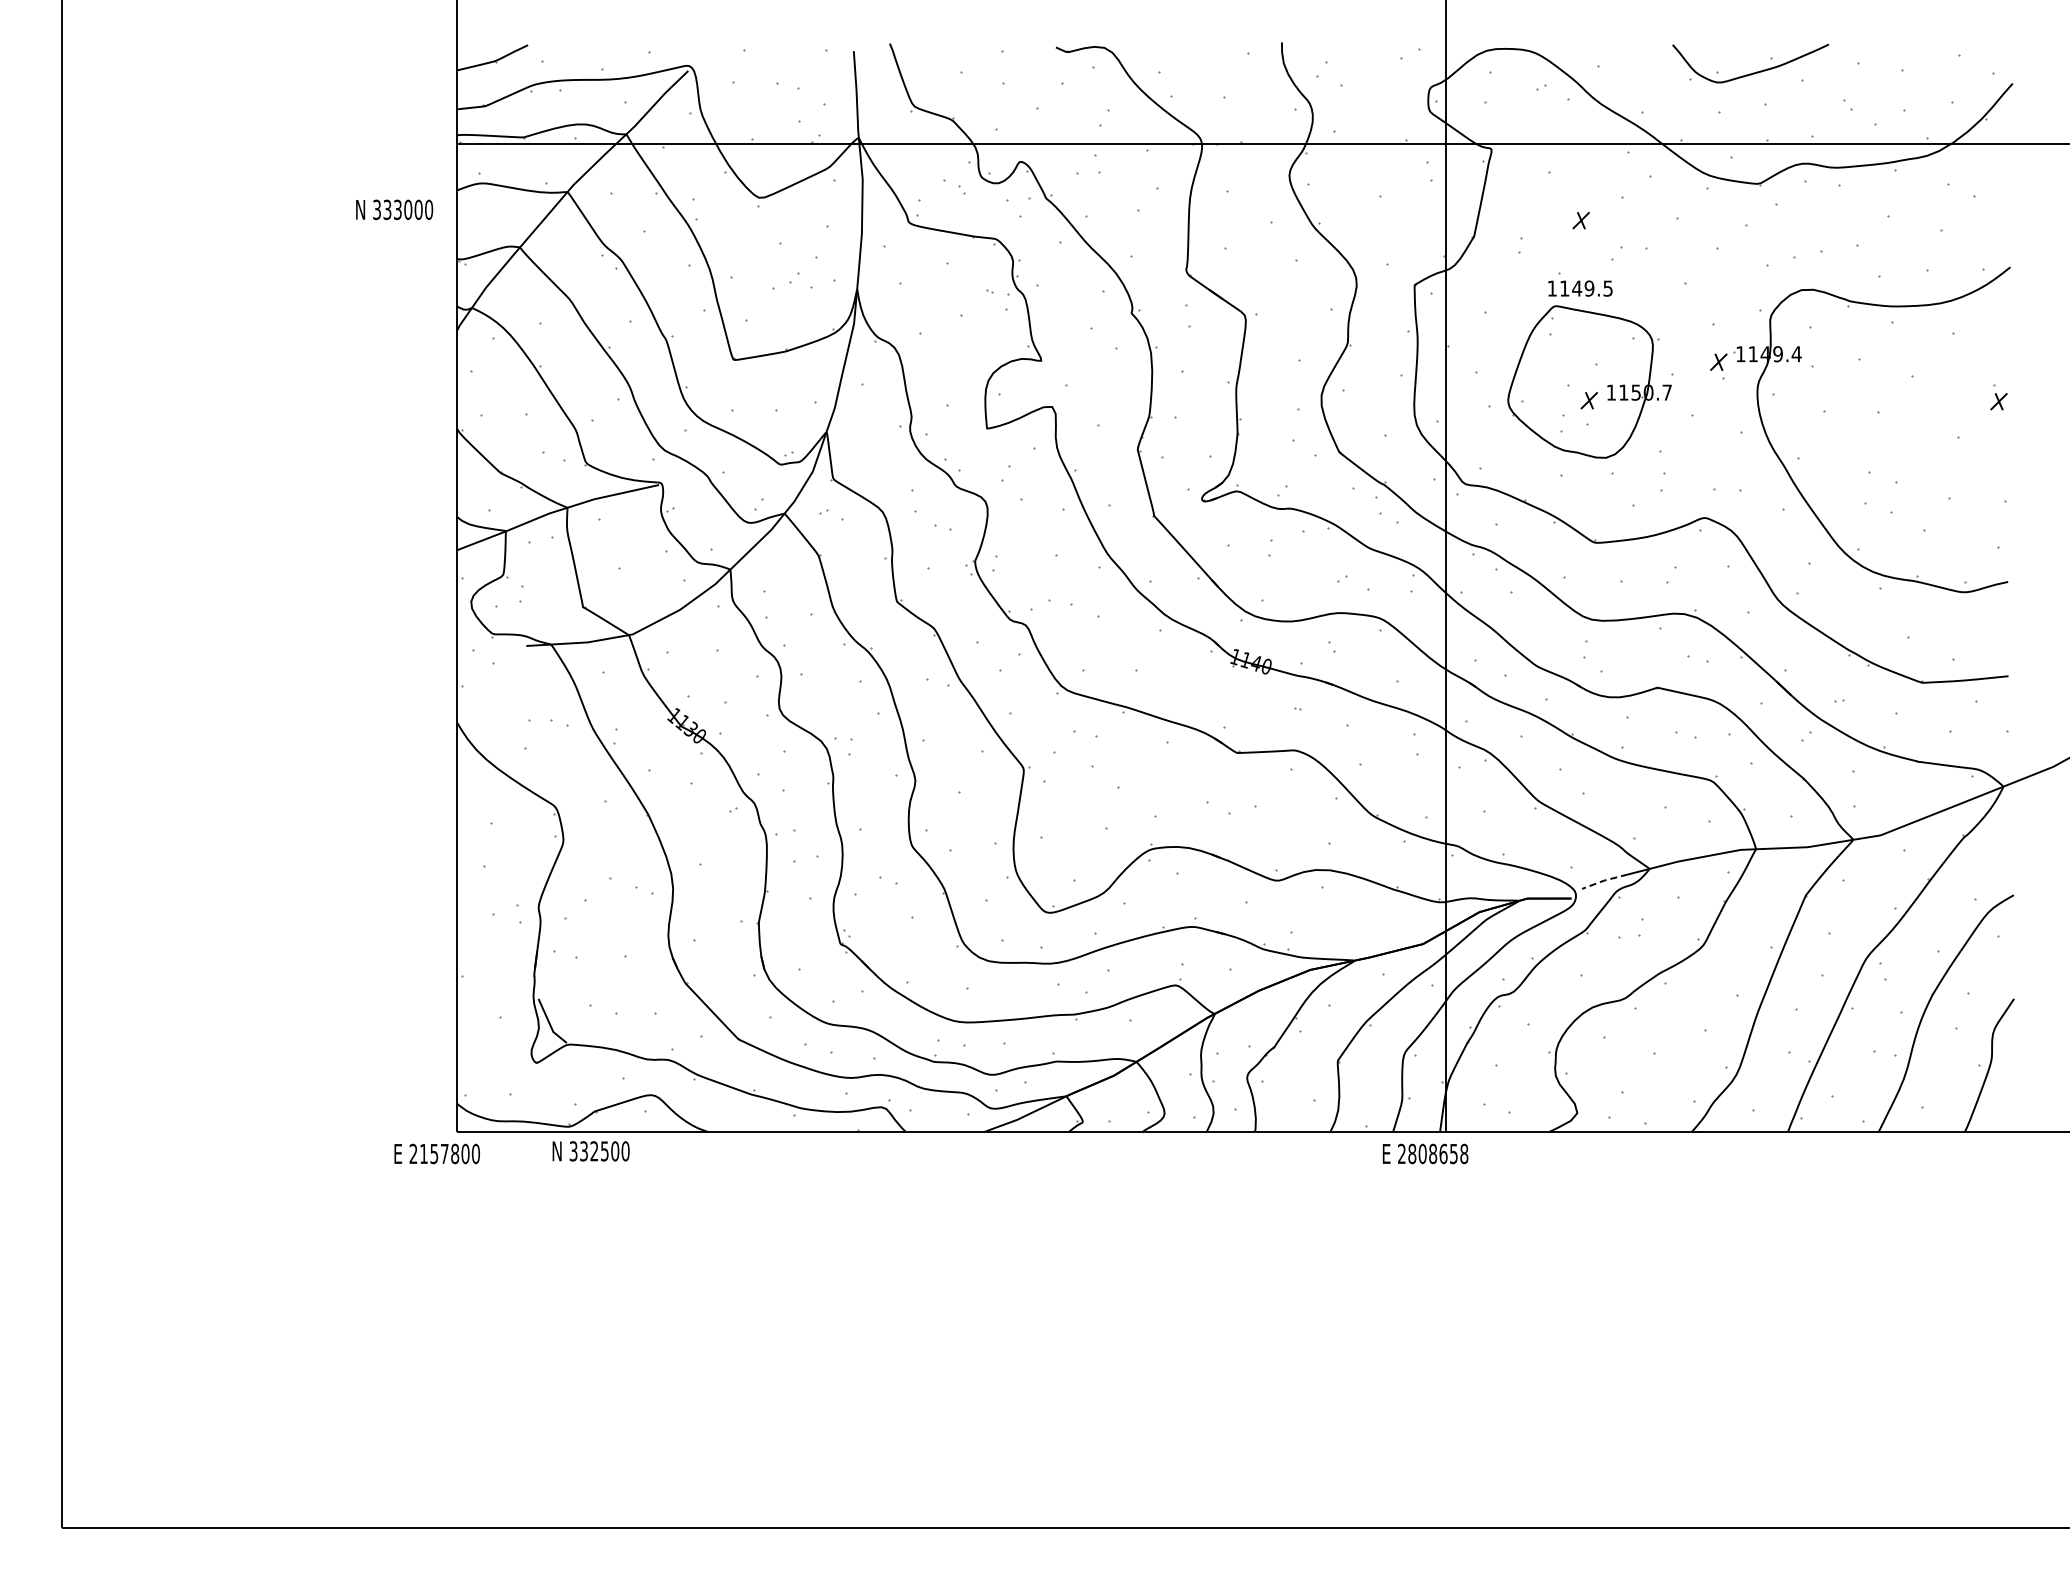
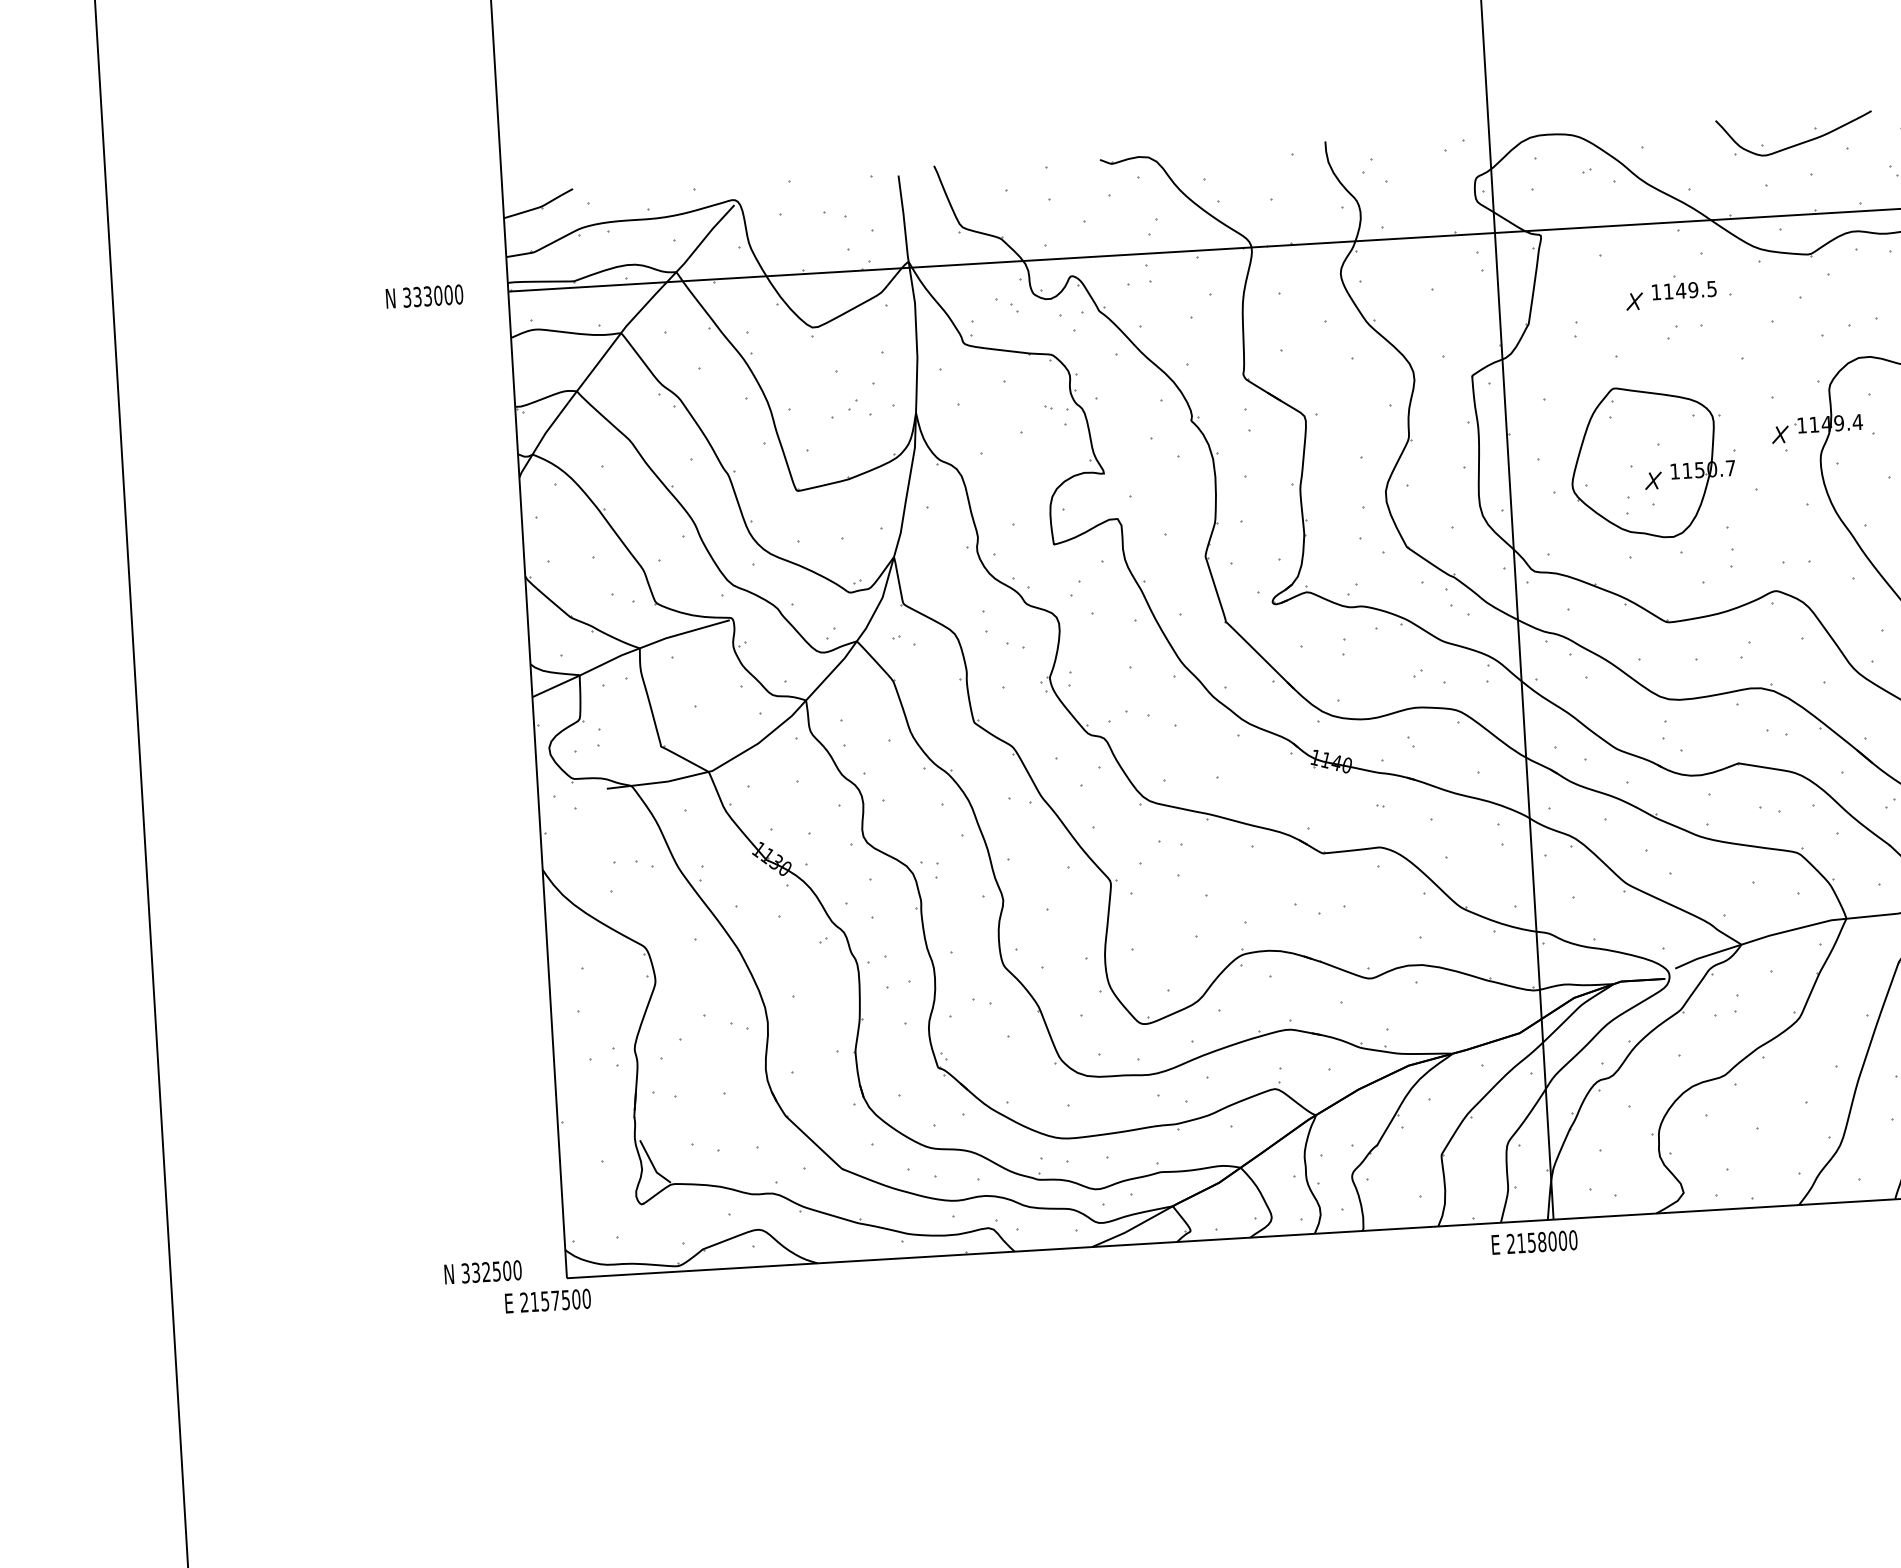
text: (394, 209) -> (424, 296), moved
text: (1580, 288) -> (1684, 290), moved
line: (1604, 880) -> (1697, 958), dashed -> solid
text: (590, 1151) -> (482, 1272), moved
text: (455, 1153) -> (566, 1299), 2157800 -> 2157500
text: (1438, 1153) -> (1547, 1241), 2808658 -> 2158000

